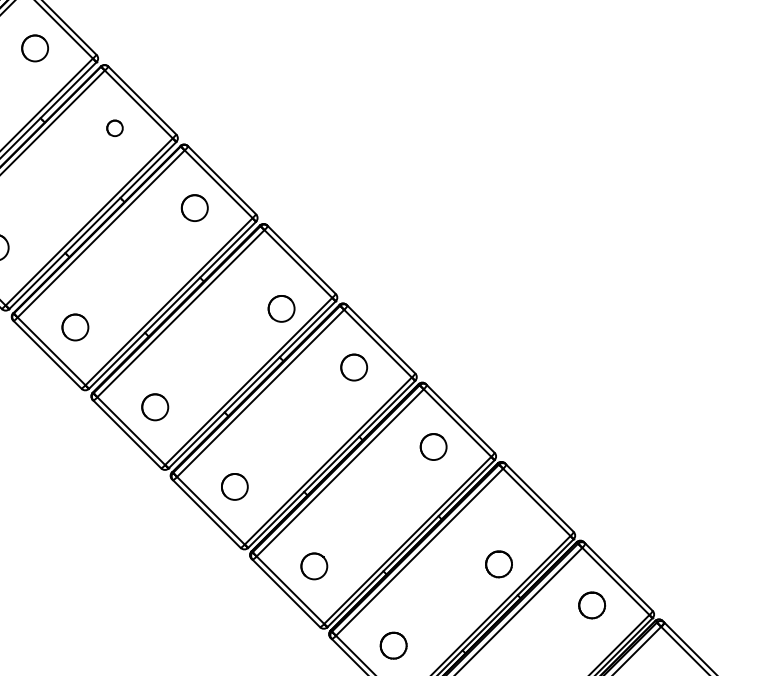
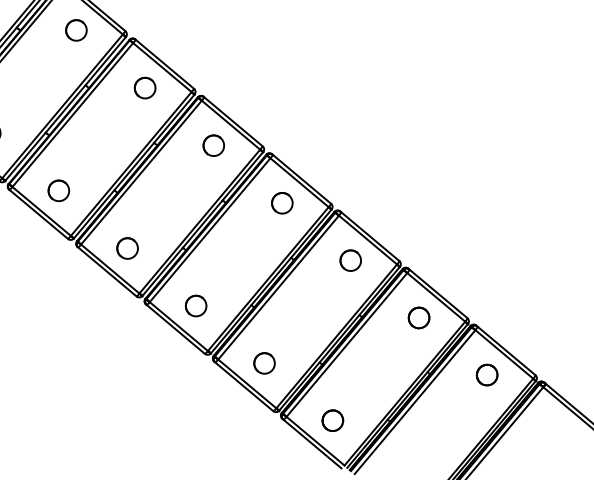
part: (114, 128) -> (76, 30), size x1.67
part: (281, 308) -> (213, 145), moved
part: (498, 564) -> (418, 318), moved

